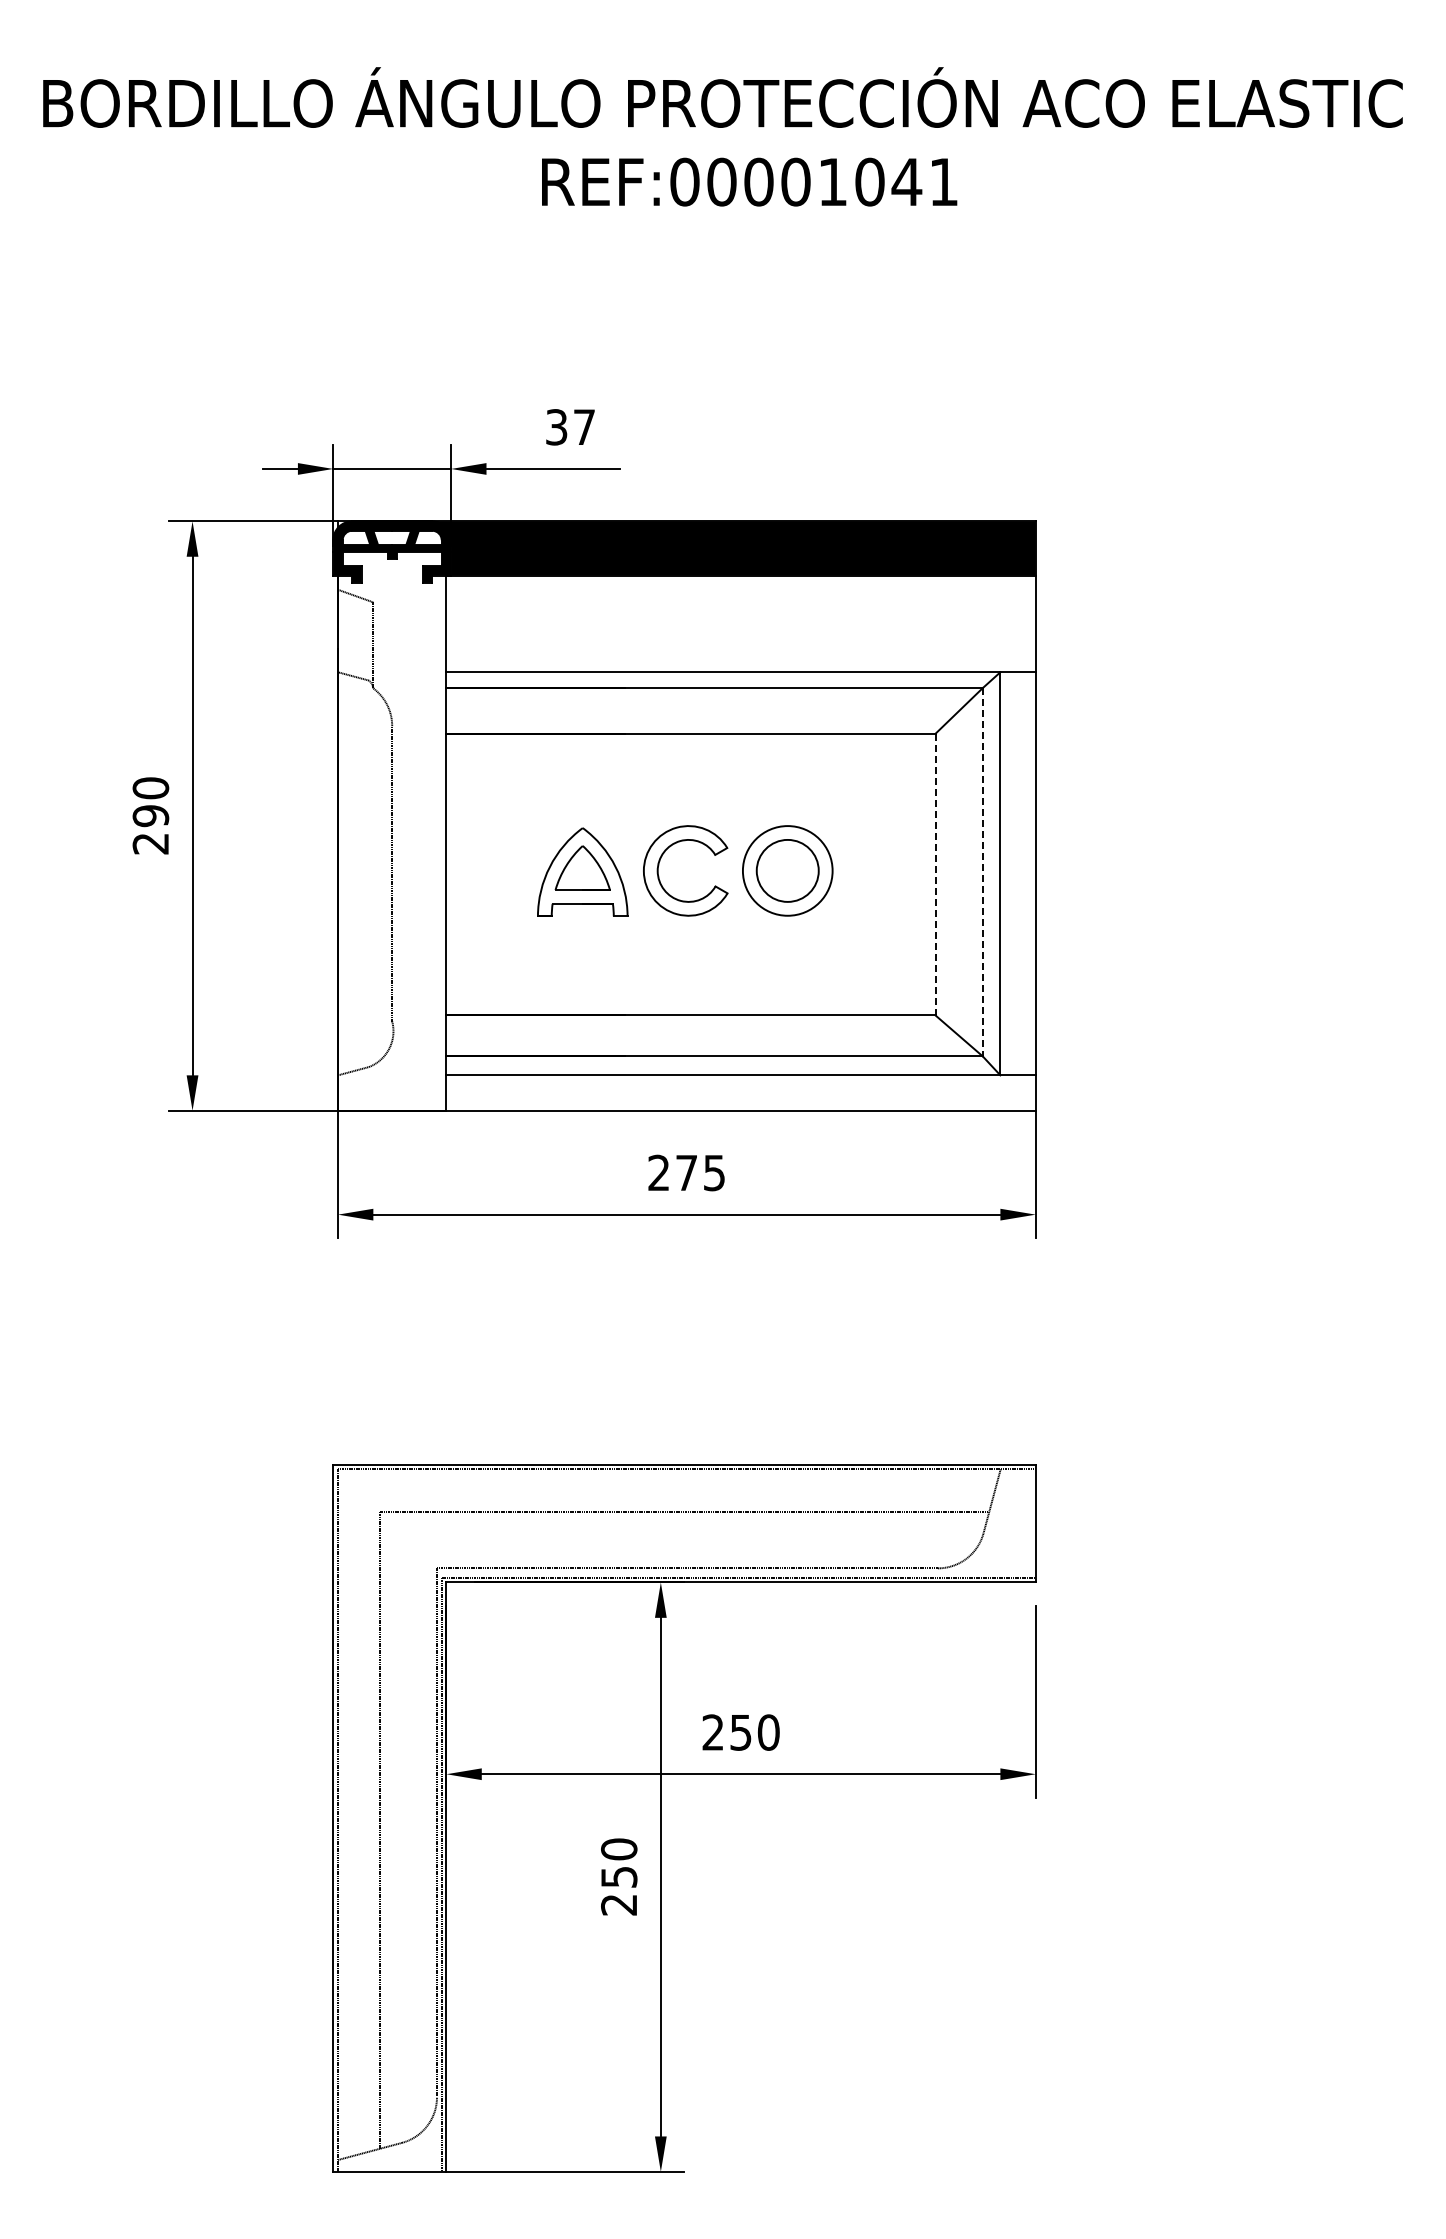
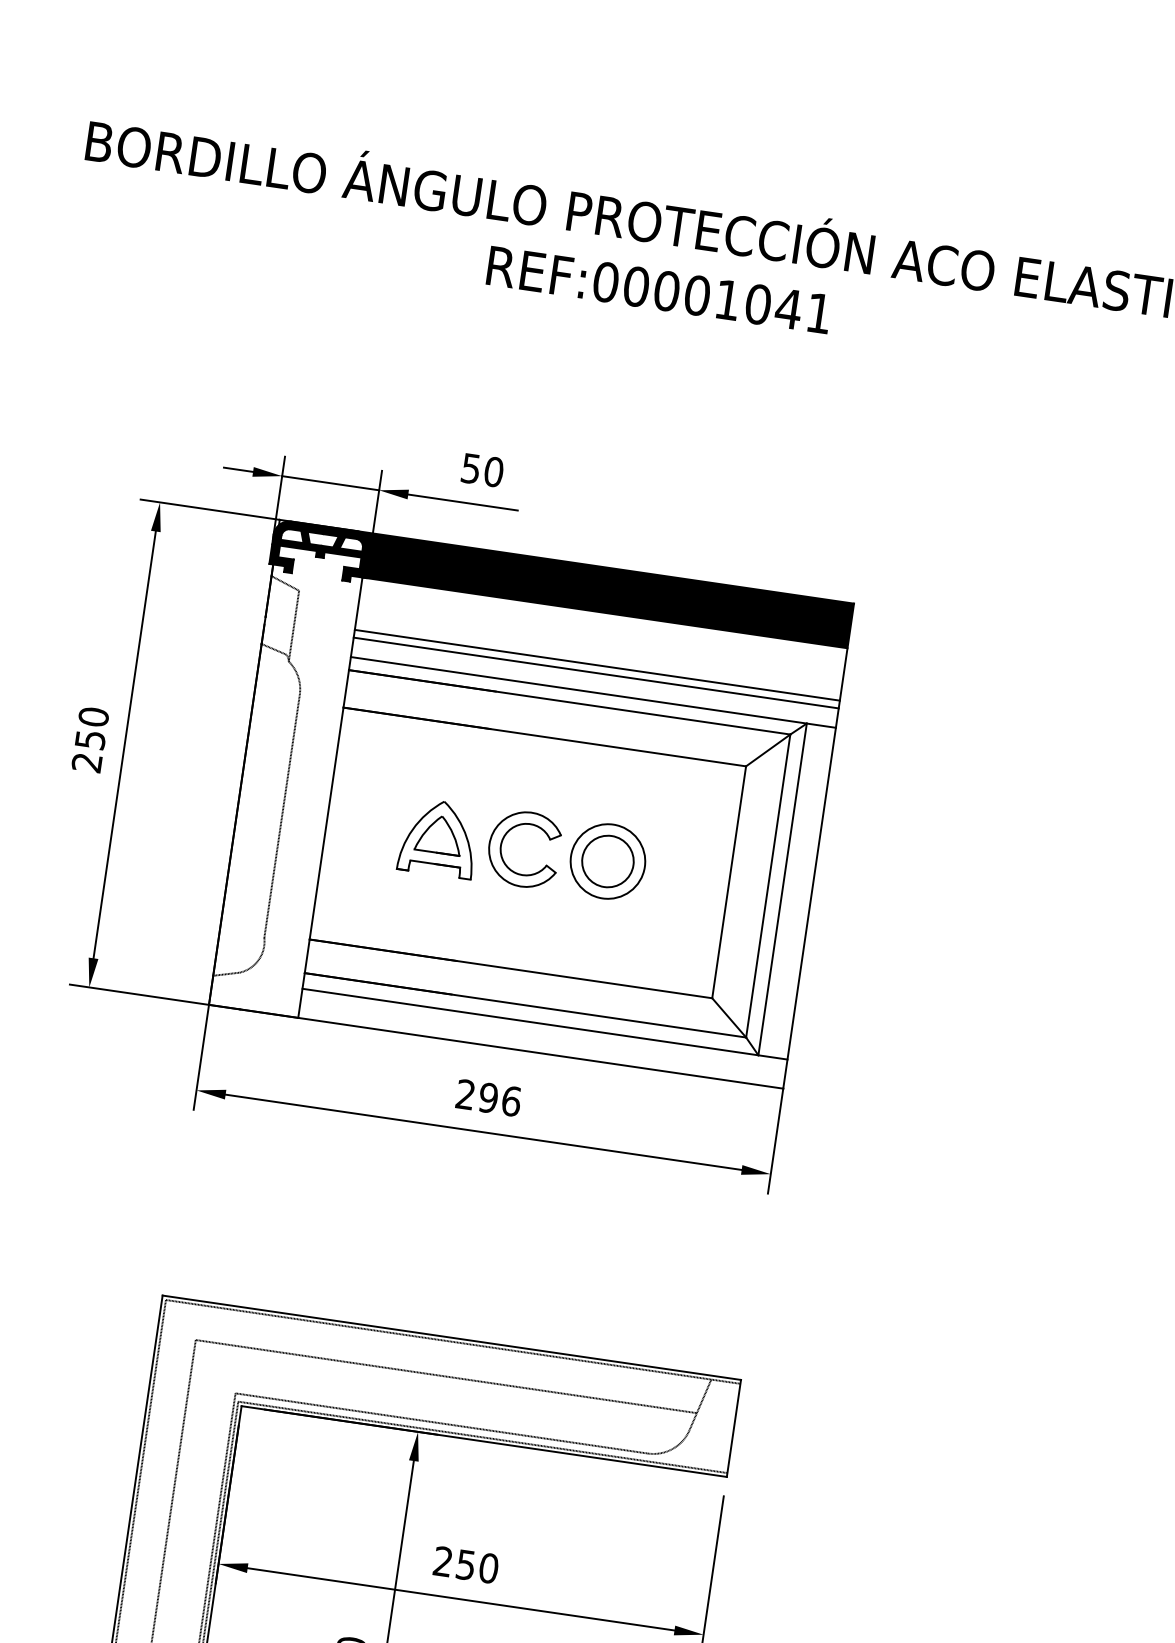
text: (570, 427) -> (482, 470), 37 -> 50
line: (740, 639) -> (596, 665), added
line: (740, 648) -> (595, 672), added
text: (150, 816) -> (90, 740), 290 -> 250
line: (982, 872) -> (768, 886), dashed -> solid
line: (935, 874) -> (729, 882), dashed -> solid
text: (700, 1172) -> (499, 1099), 275 -> 296

